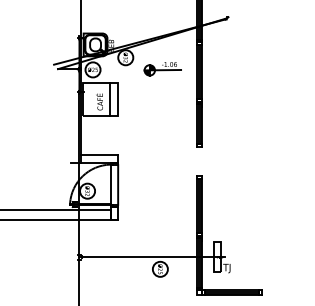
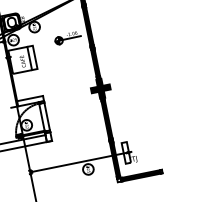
part: (162, 69) -> (67, 38), moved
fill: (199, 161) -> (100, 88), added

